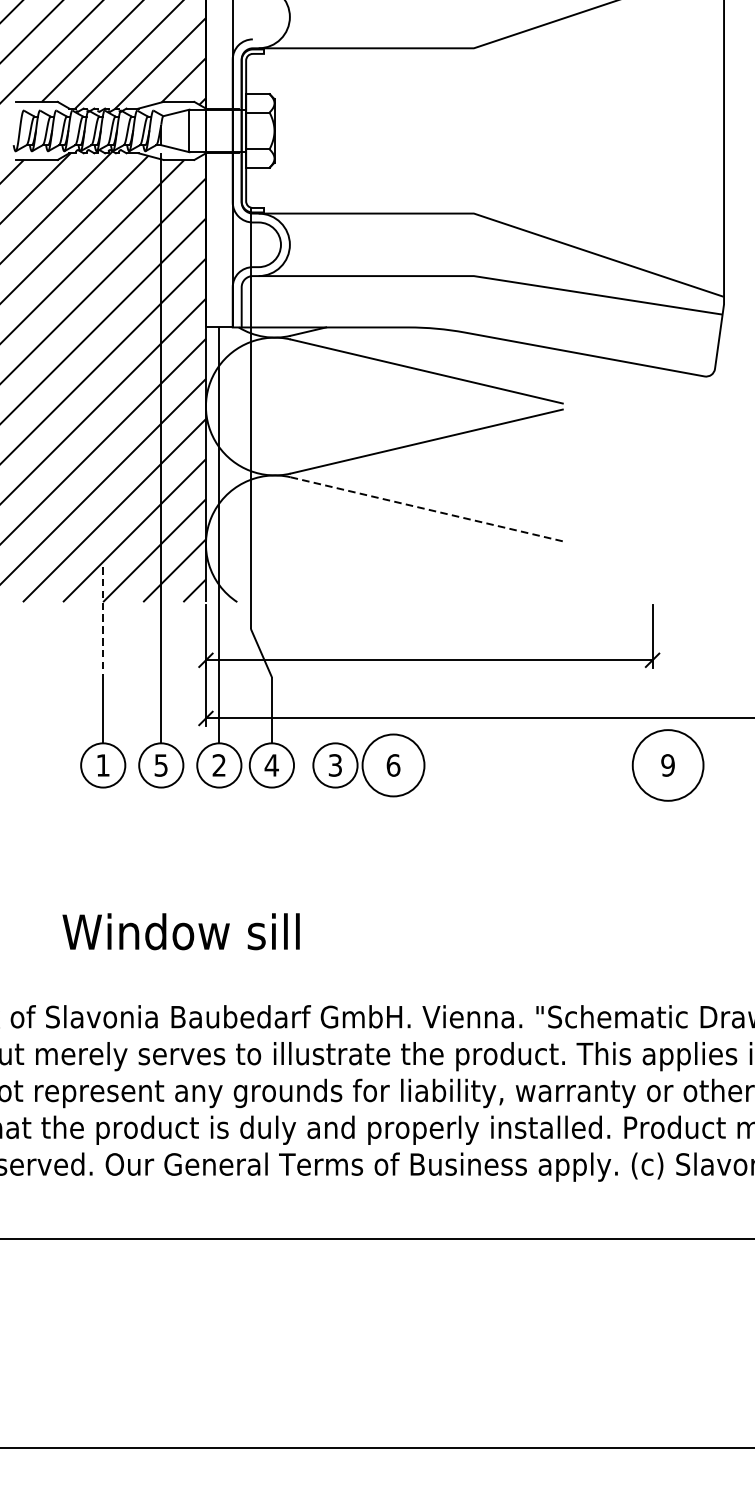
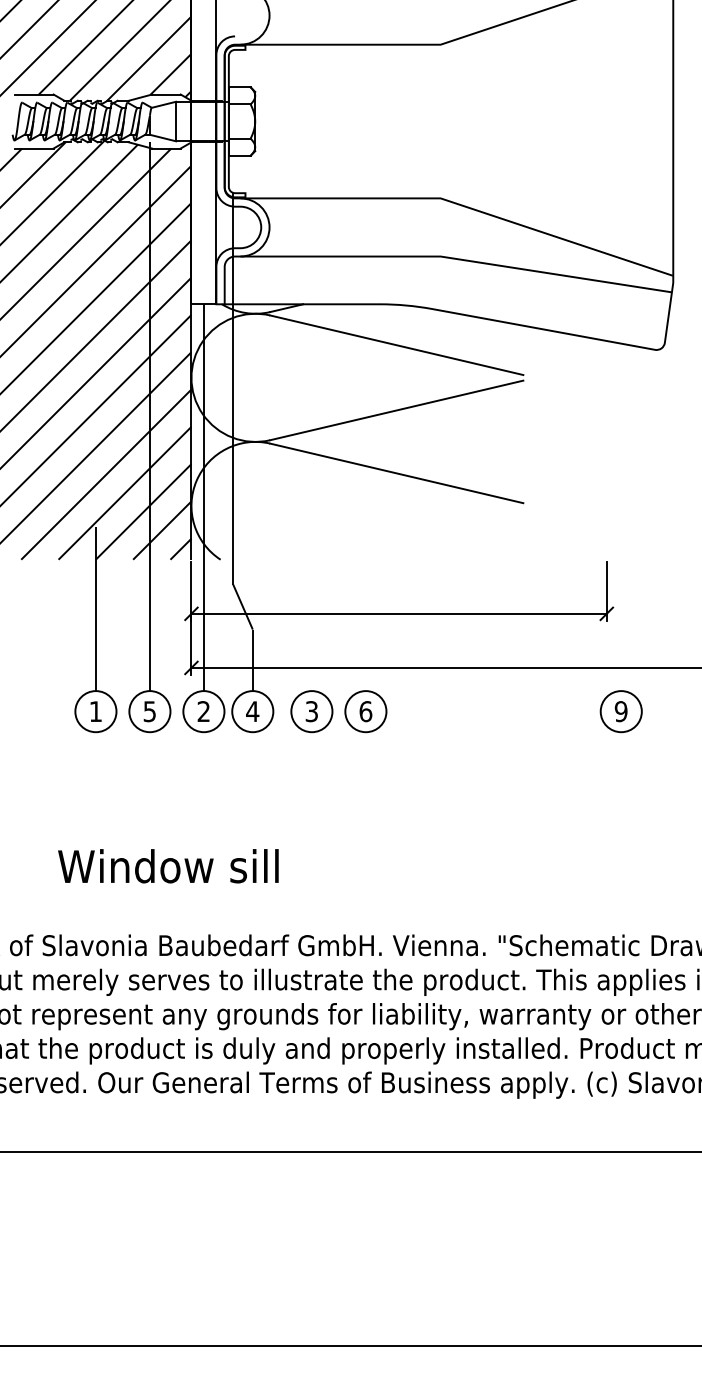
line: (427, 509) -> (397, 473), dashed -> solid
line: (102, 622) -> (95, 578), dashed -> solid
circle: (393, 765) -> (365, 711), size x0.71
circle: (667, 765) -> (620, 711), size x0.62

